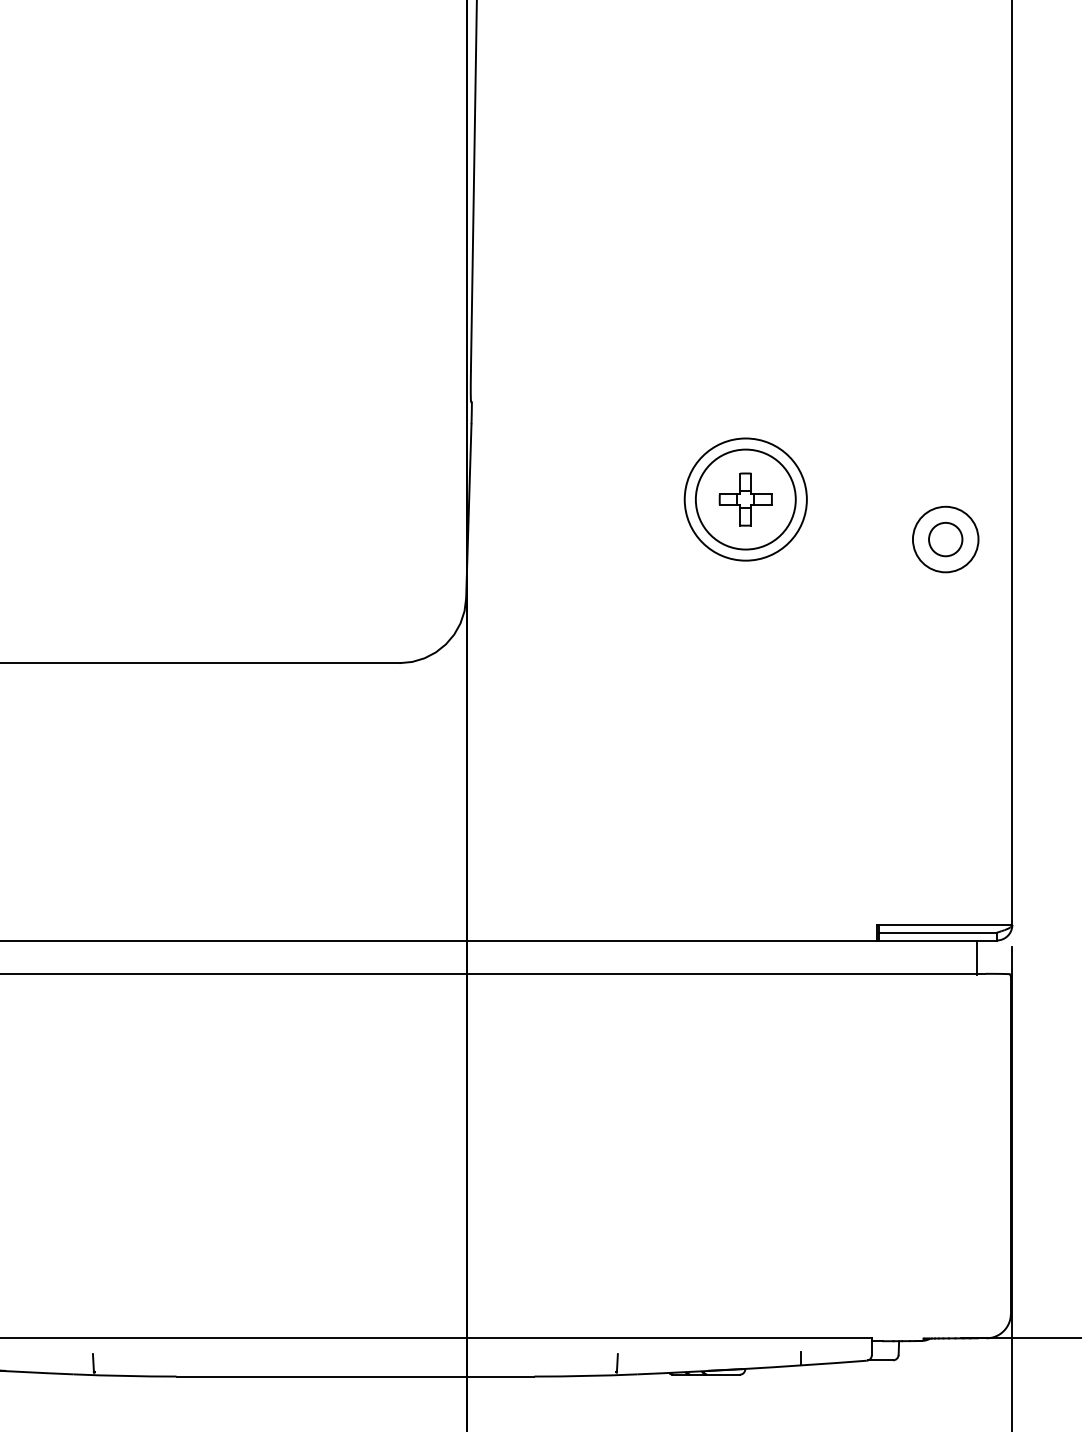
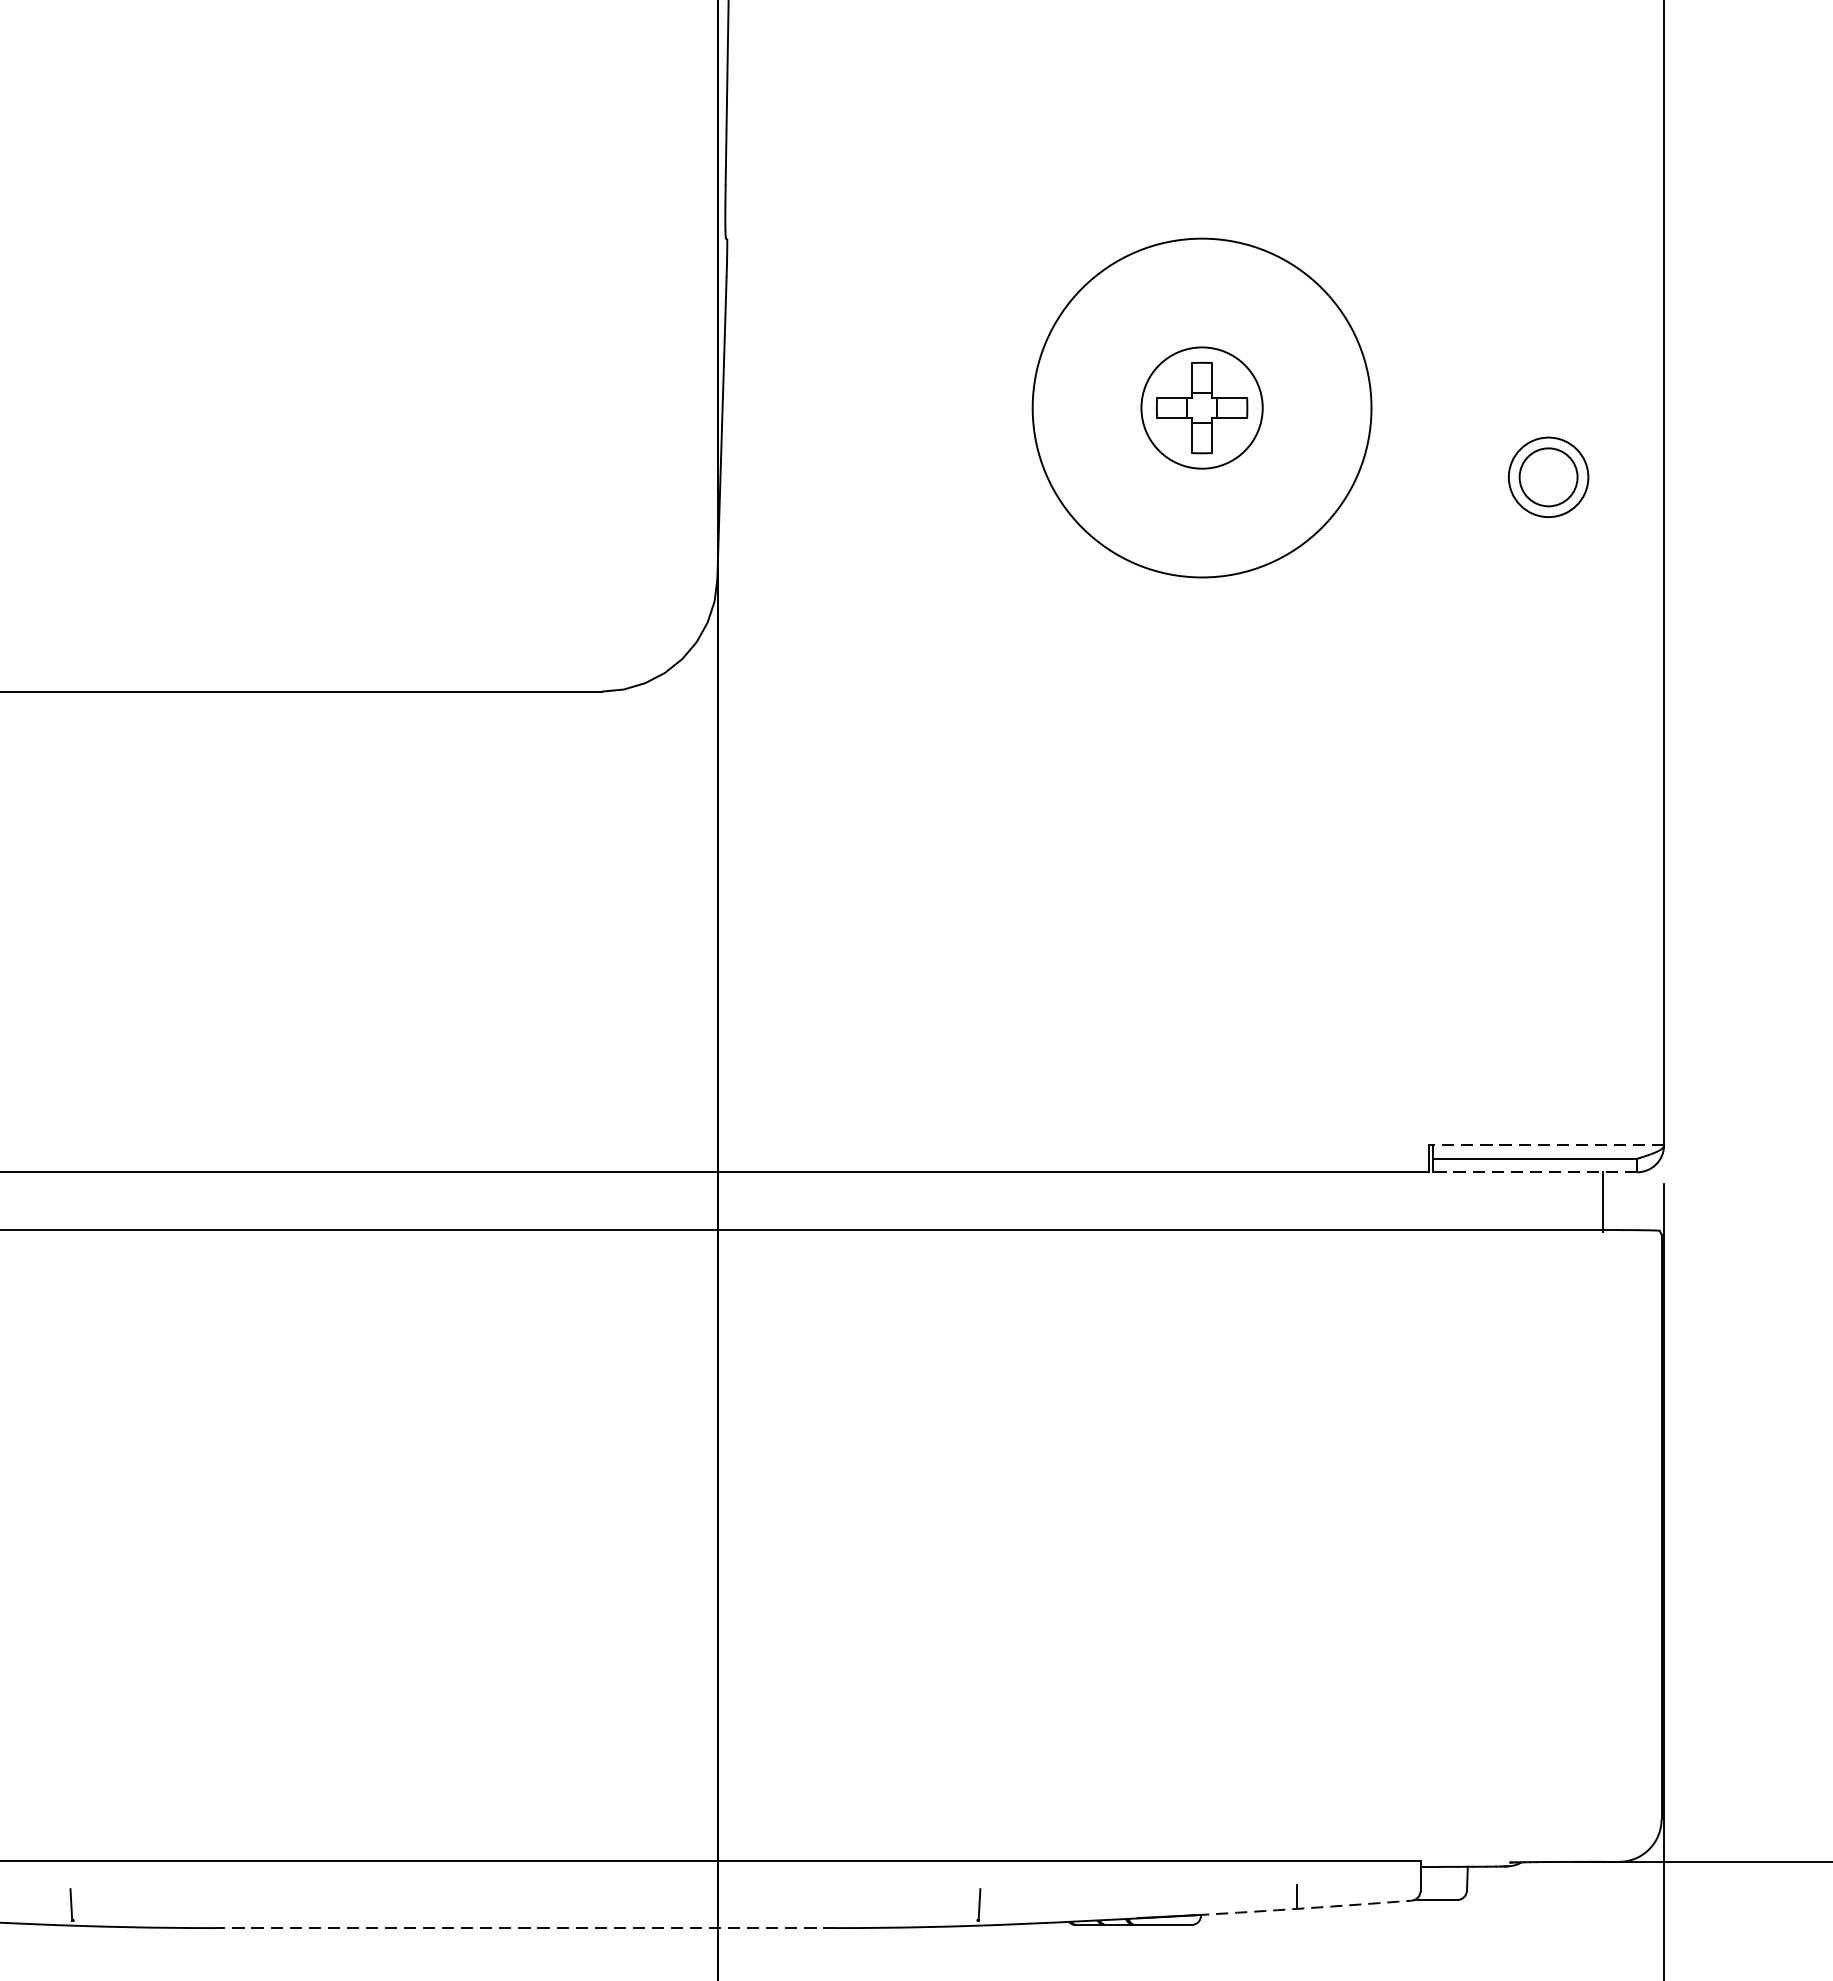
circle: (745, 499) -> (1201, 407), size x0.7
circle: (745, 499) -> (1201, 407), size x1.6
circle: (945, 539) -> (1548, 477), size x0.7
line: (944, 924) -> (1546, 1144), solid -> dashed
line: (937, 940) -> (1534, 1172), solid -> dashed
arc: (804, 1365) -> (1303, 1908), solid -> dashed
line: (355, 1376) -> (525, 1928), solid -> dashed

